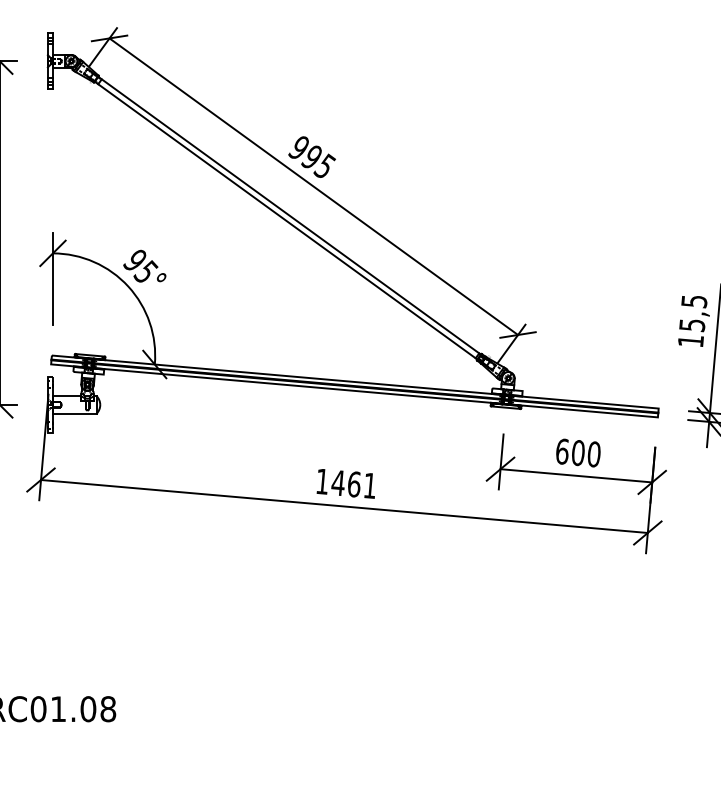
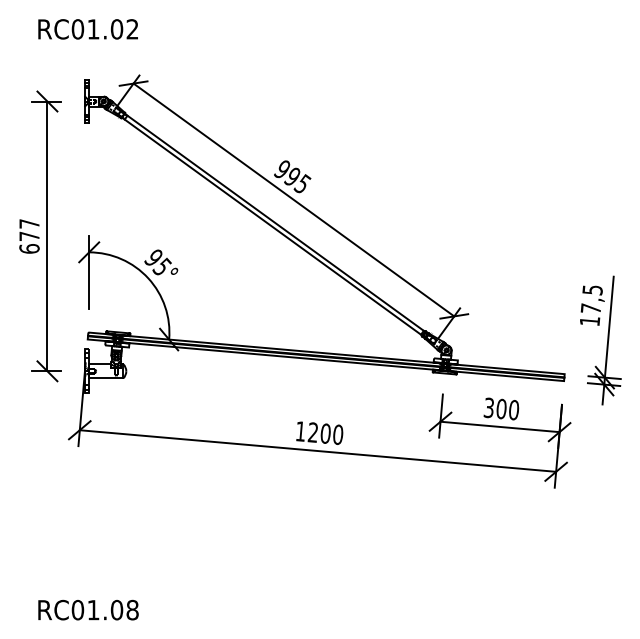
text: (691, 324) -> (590, 308), 15,5 -> 17,5
text: (561, 451) -> (488, 407), 600 -> 300
text: (354, 484) -> (325, 433), 1461 -> 1200

